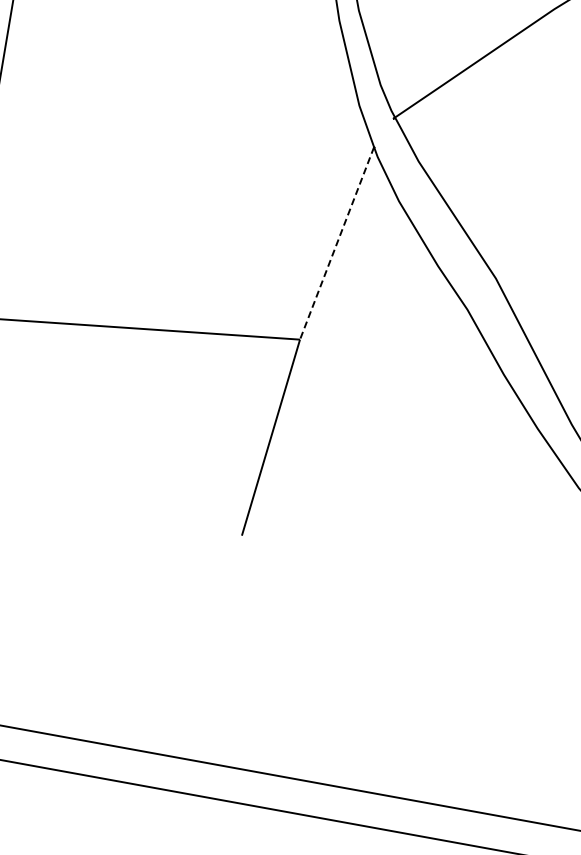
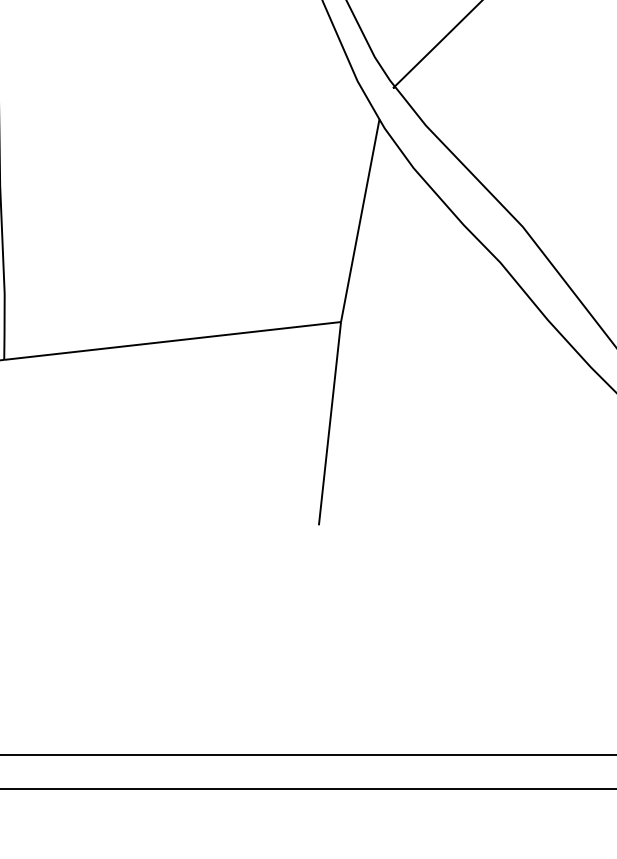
line: (337, 243) -> (360, 220), dashed -> solid

